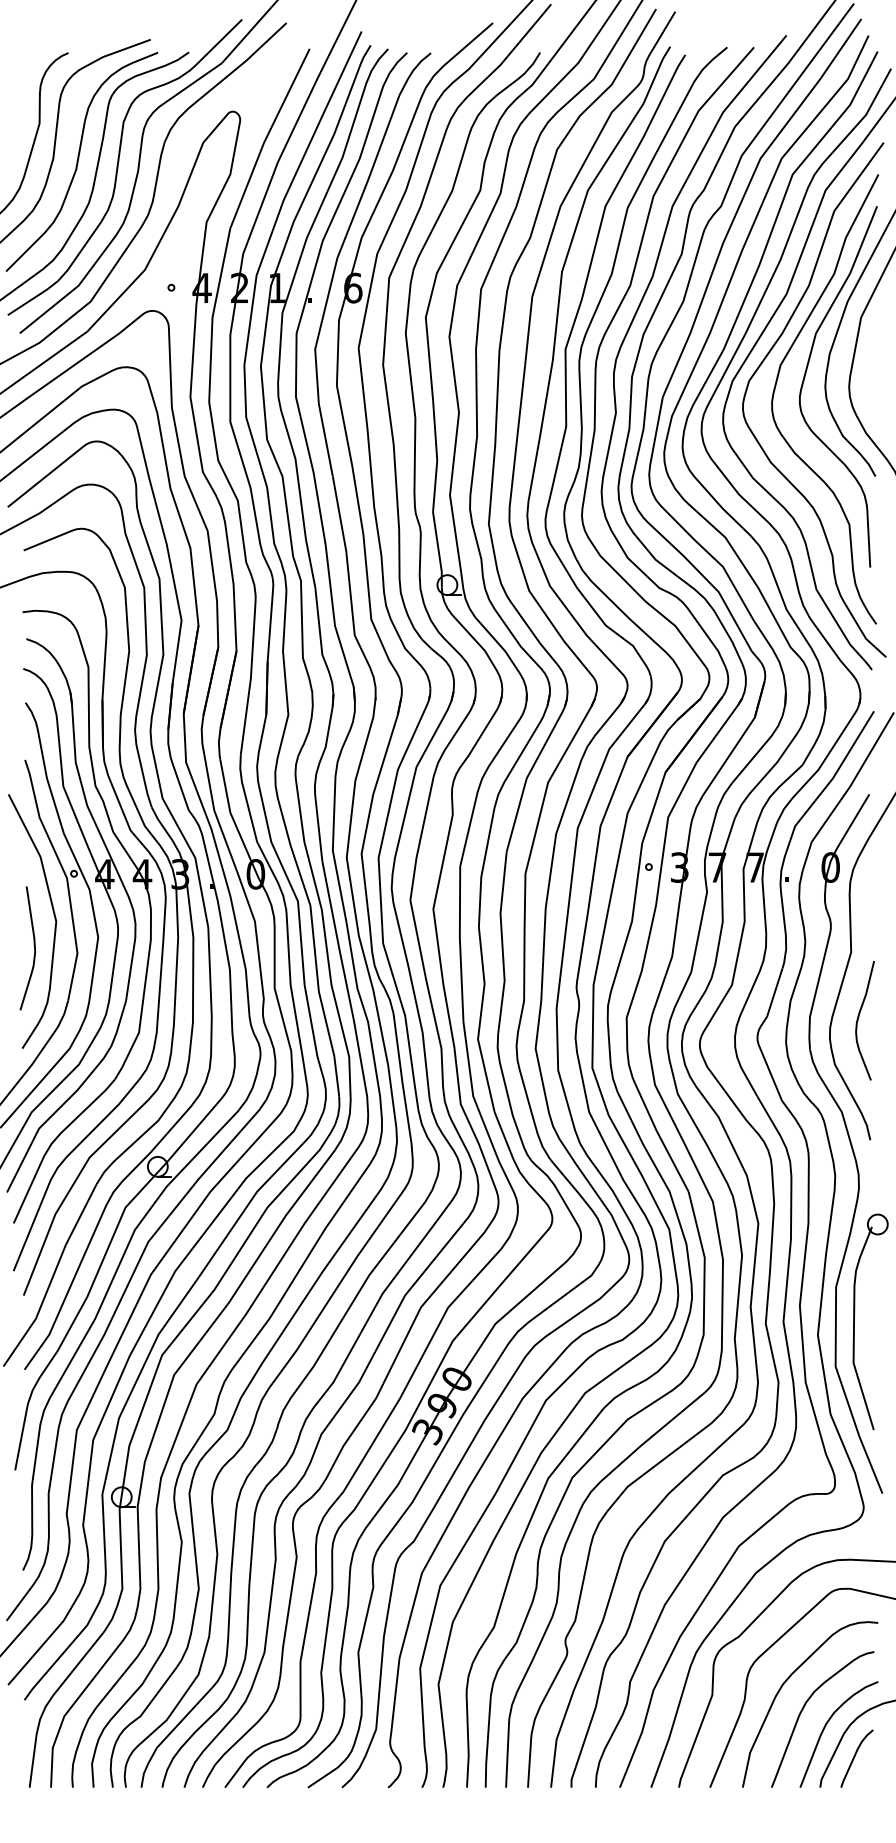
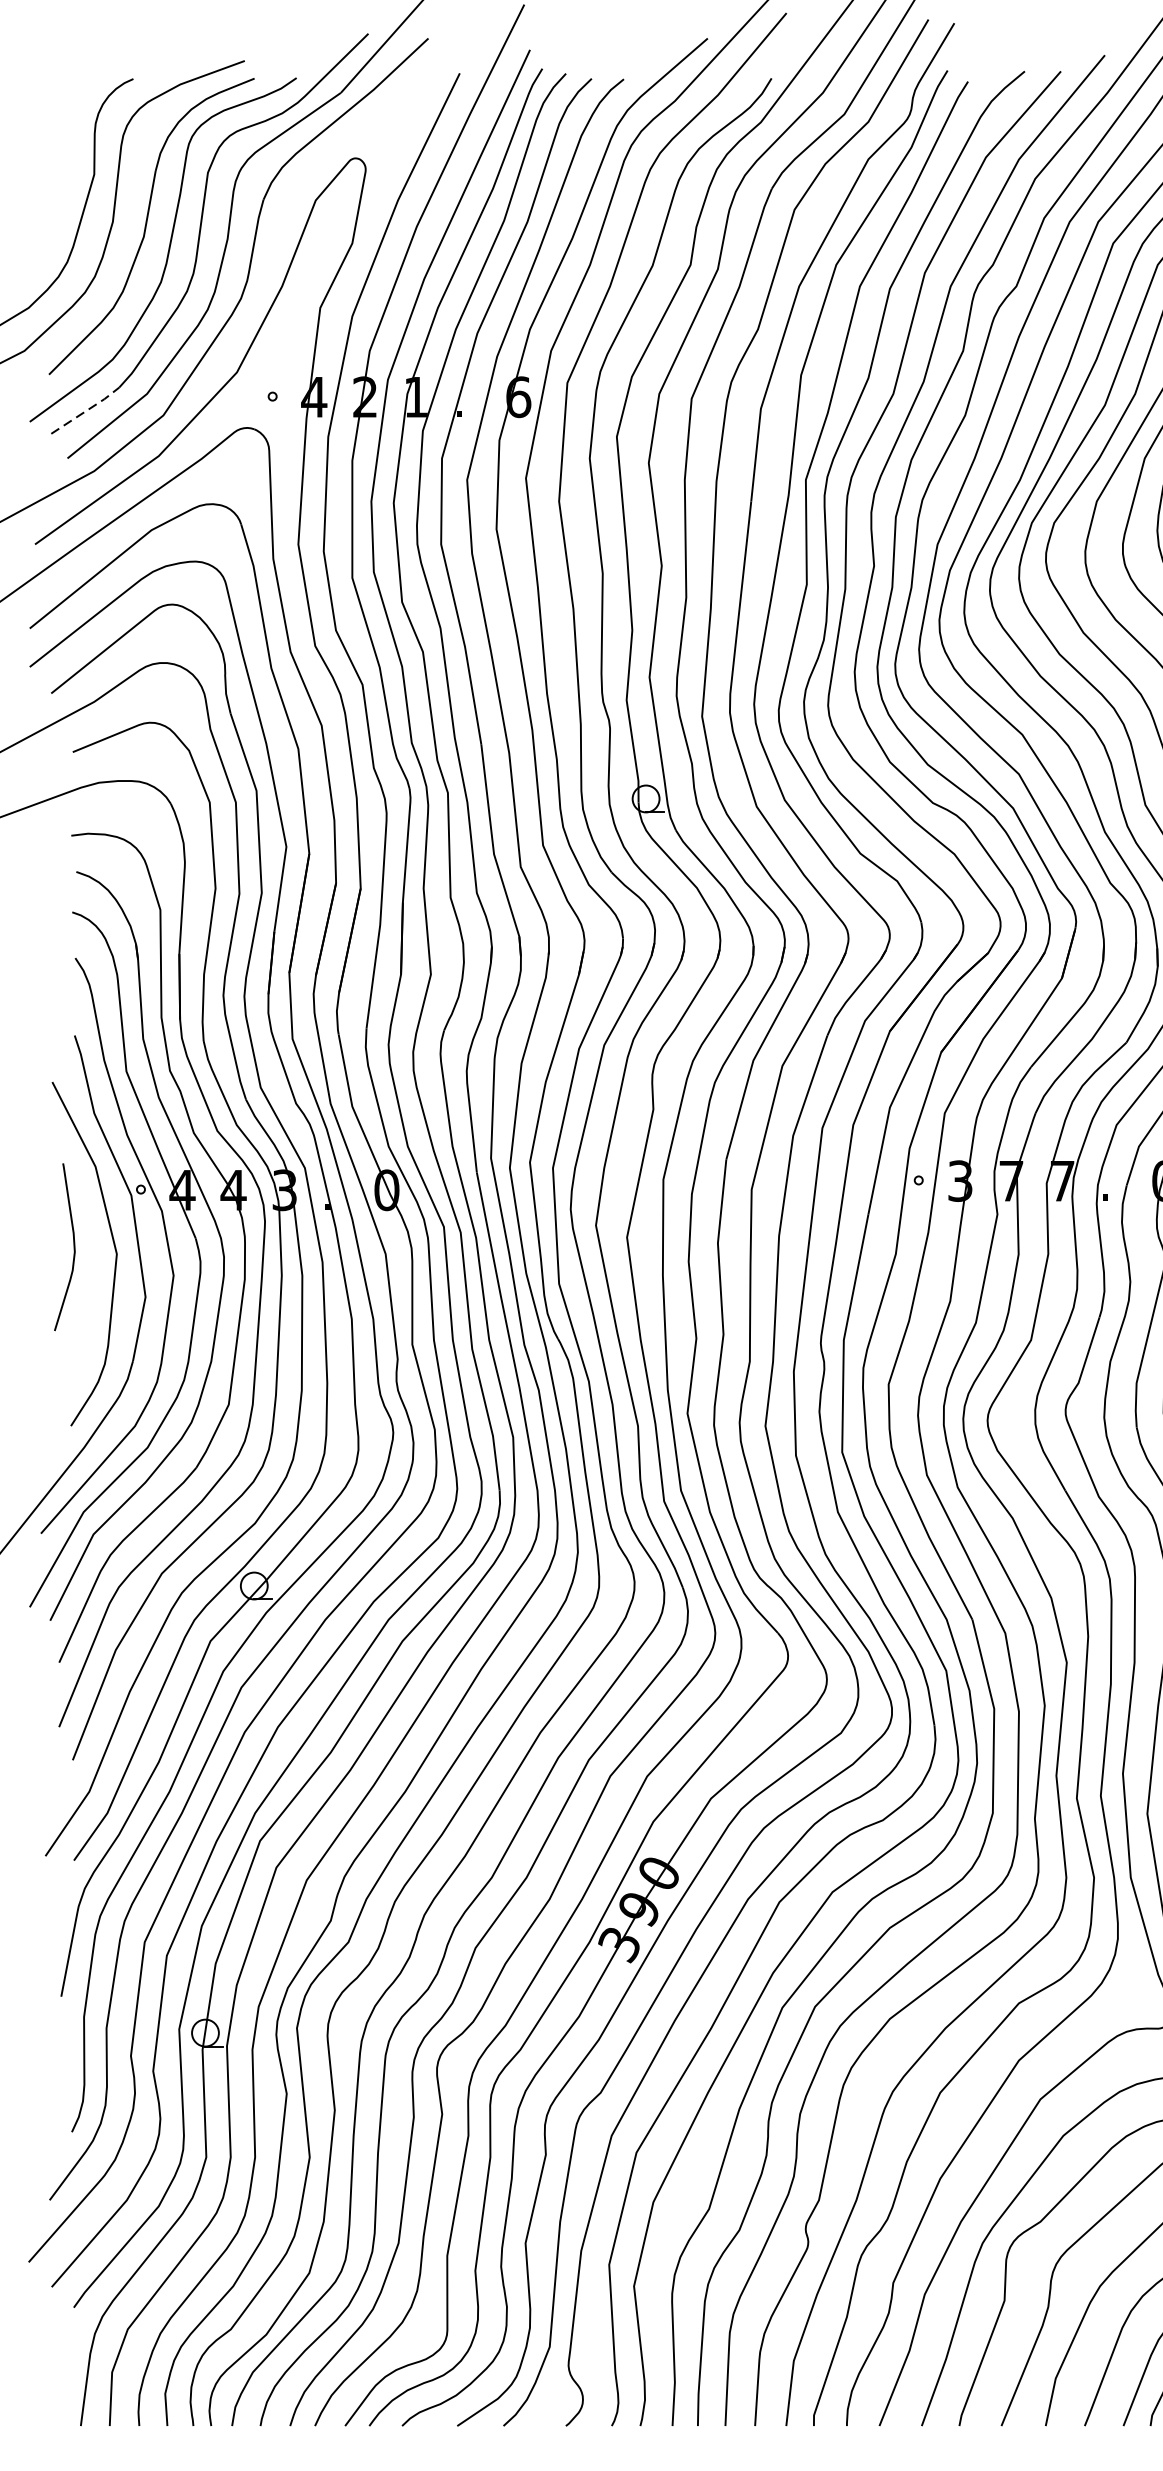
line: (33, 298) -> (86, 411), solid -> dashed
curve: (33, 945) -> (72, 1243), moved

